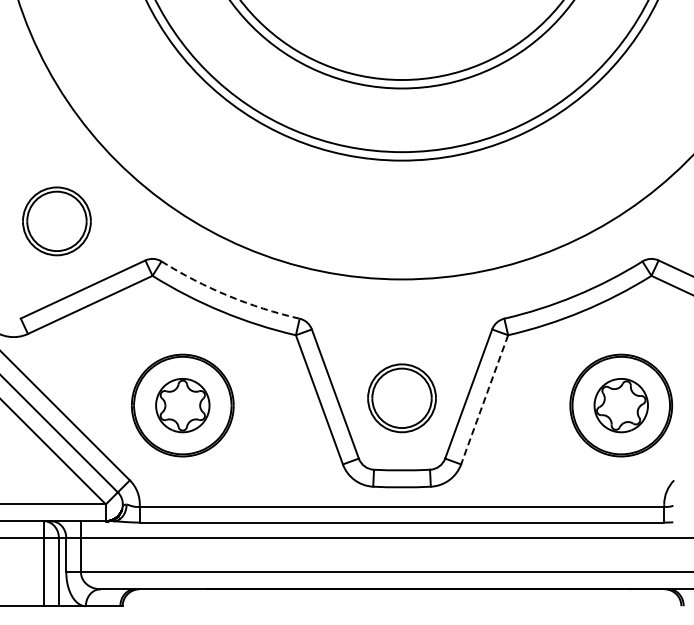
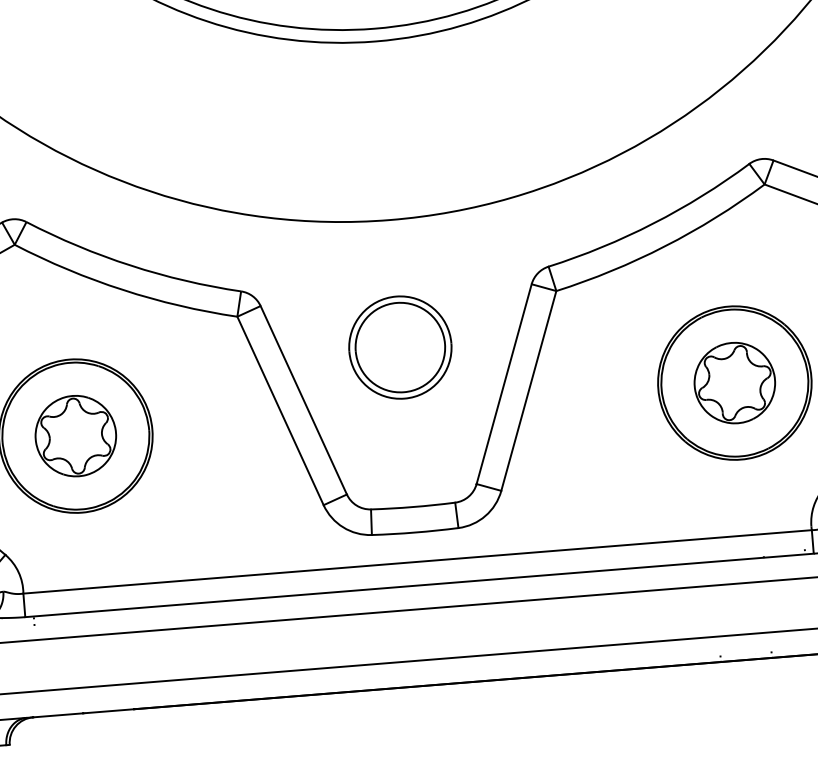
arc: (228, 295) -> (131, 265), dashed -> solid
part: (401, 398) -> (399, 347), moved
line: (484, 399) -> (528, 390), dashed -> solid

